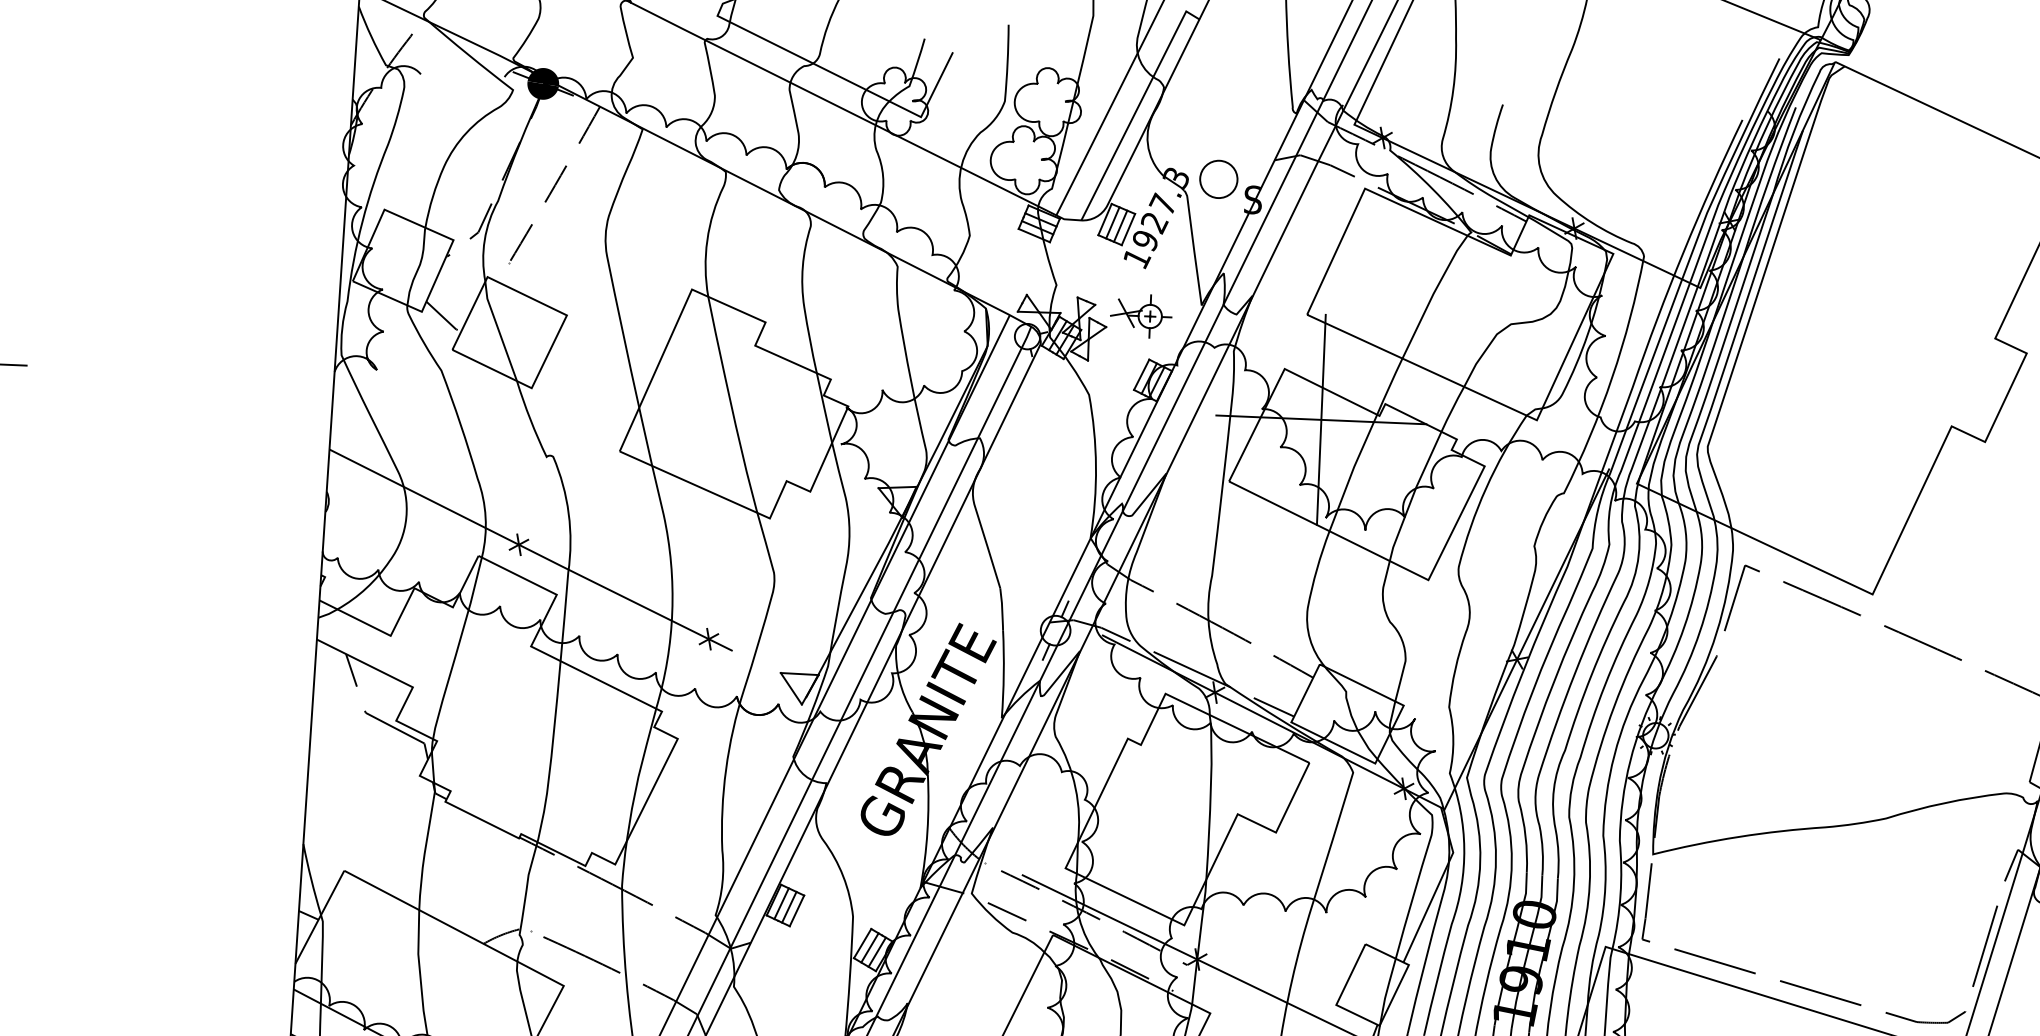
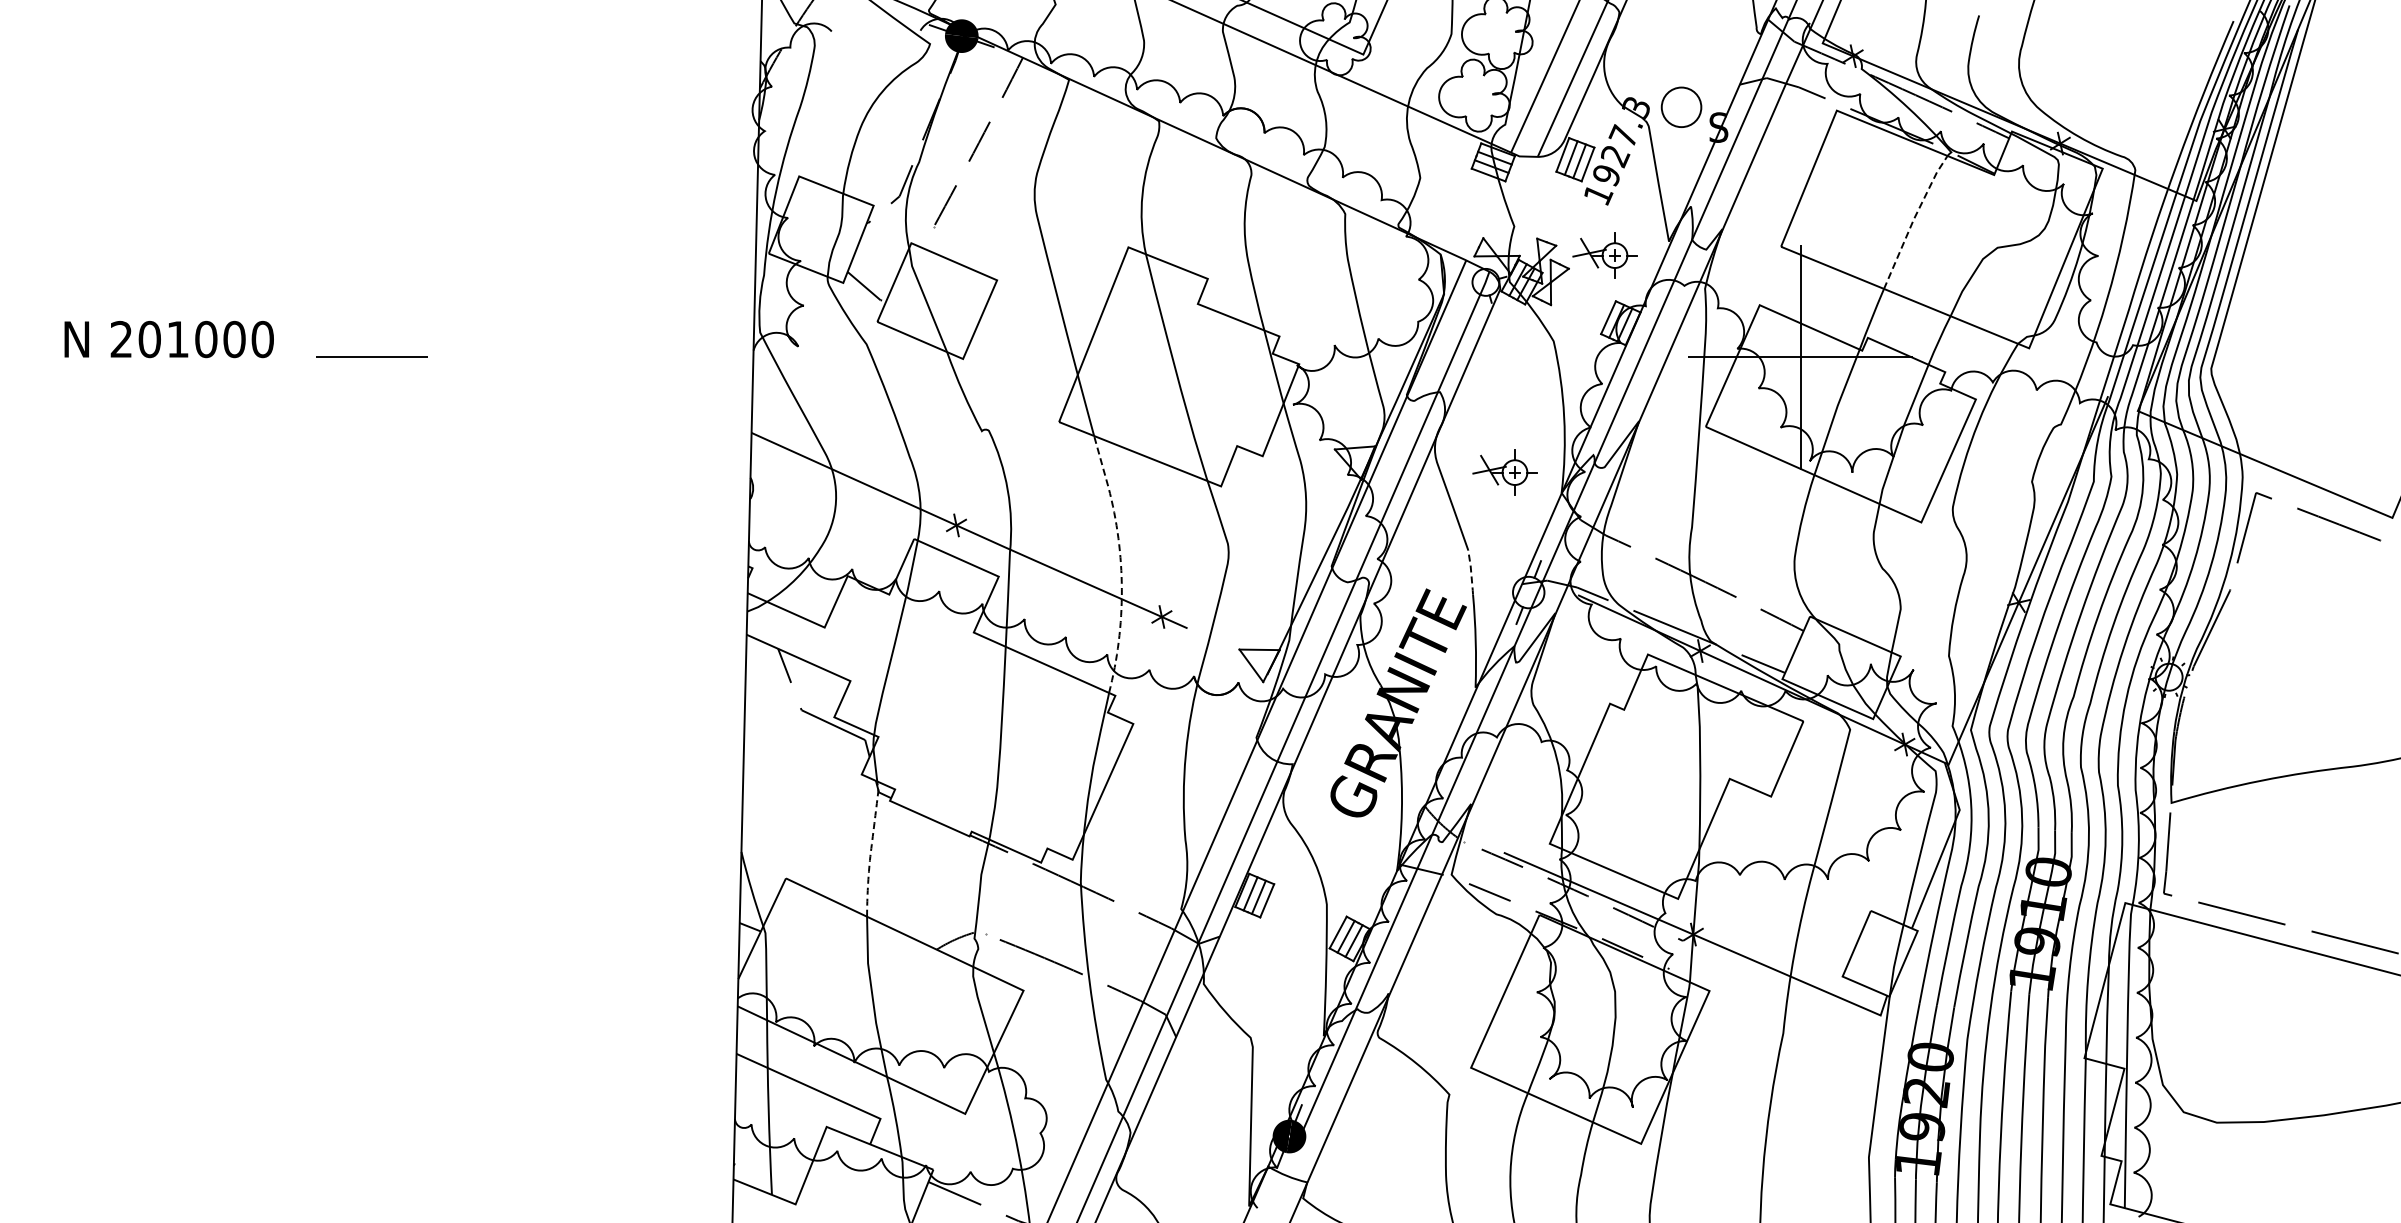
line: (1433, 294) -> (1913, 219), solid -> dashed
part: (1037, 516) -> (1504, 472), added
line: (672, 588) -> (1120, 564), solid -> dashed
line: (1002, 609) -> (1471, 572), solid -> dashed
line: (426, 847) -> (871, 850), solid -> dashed

